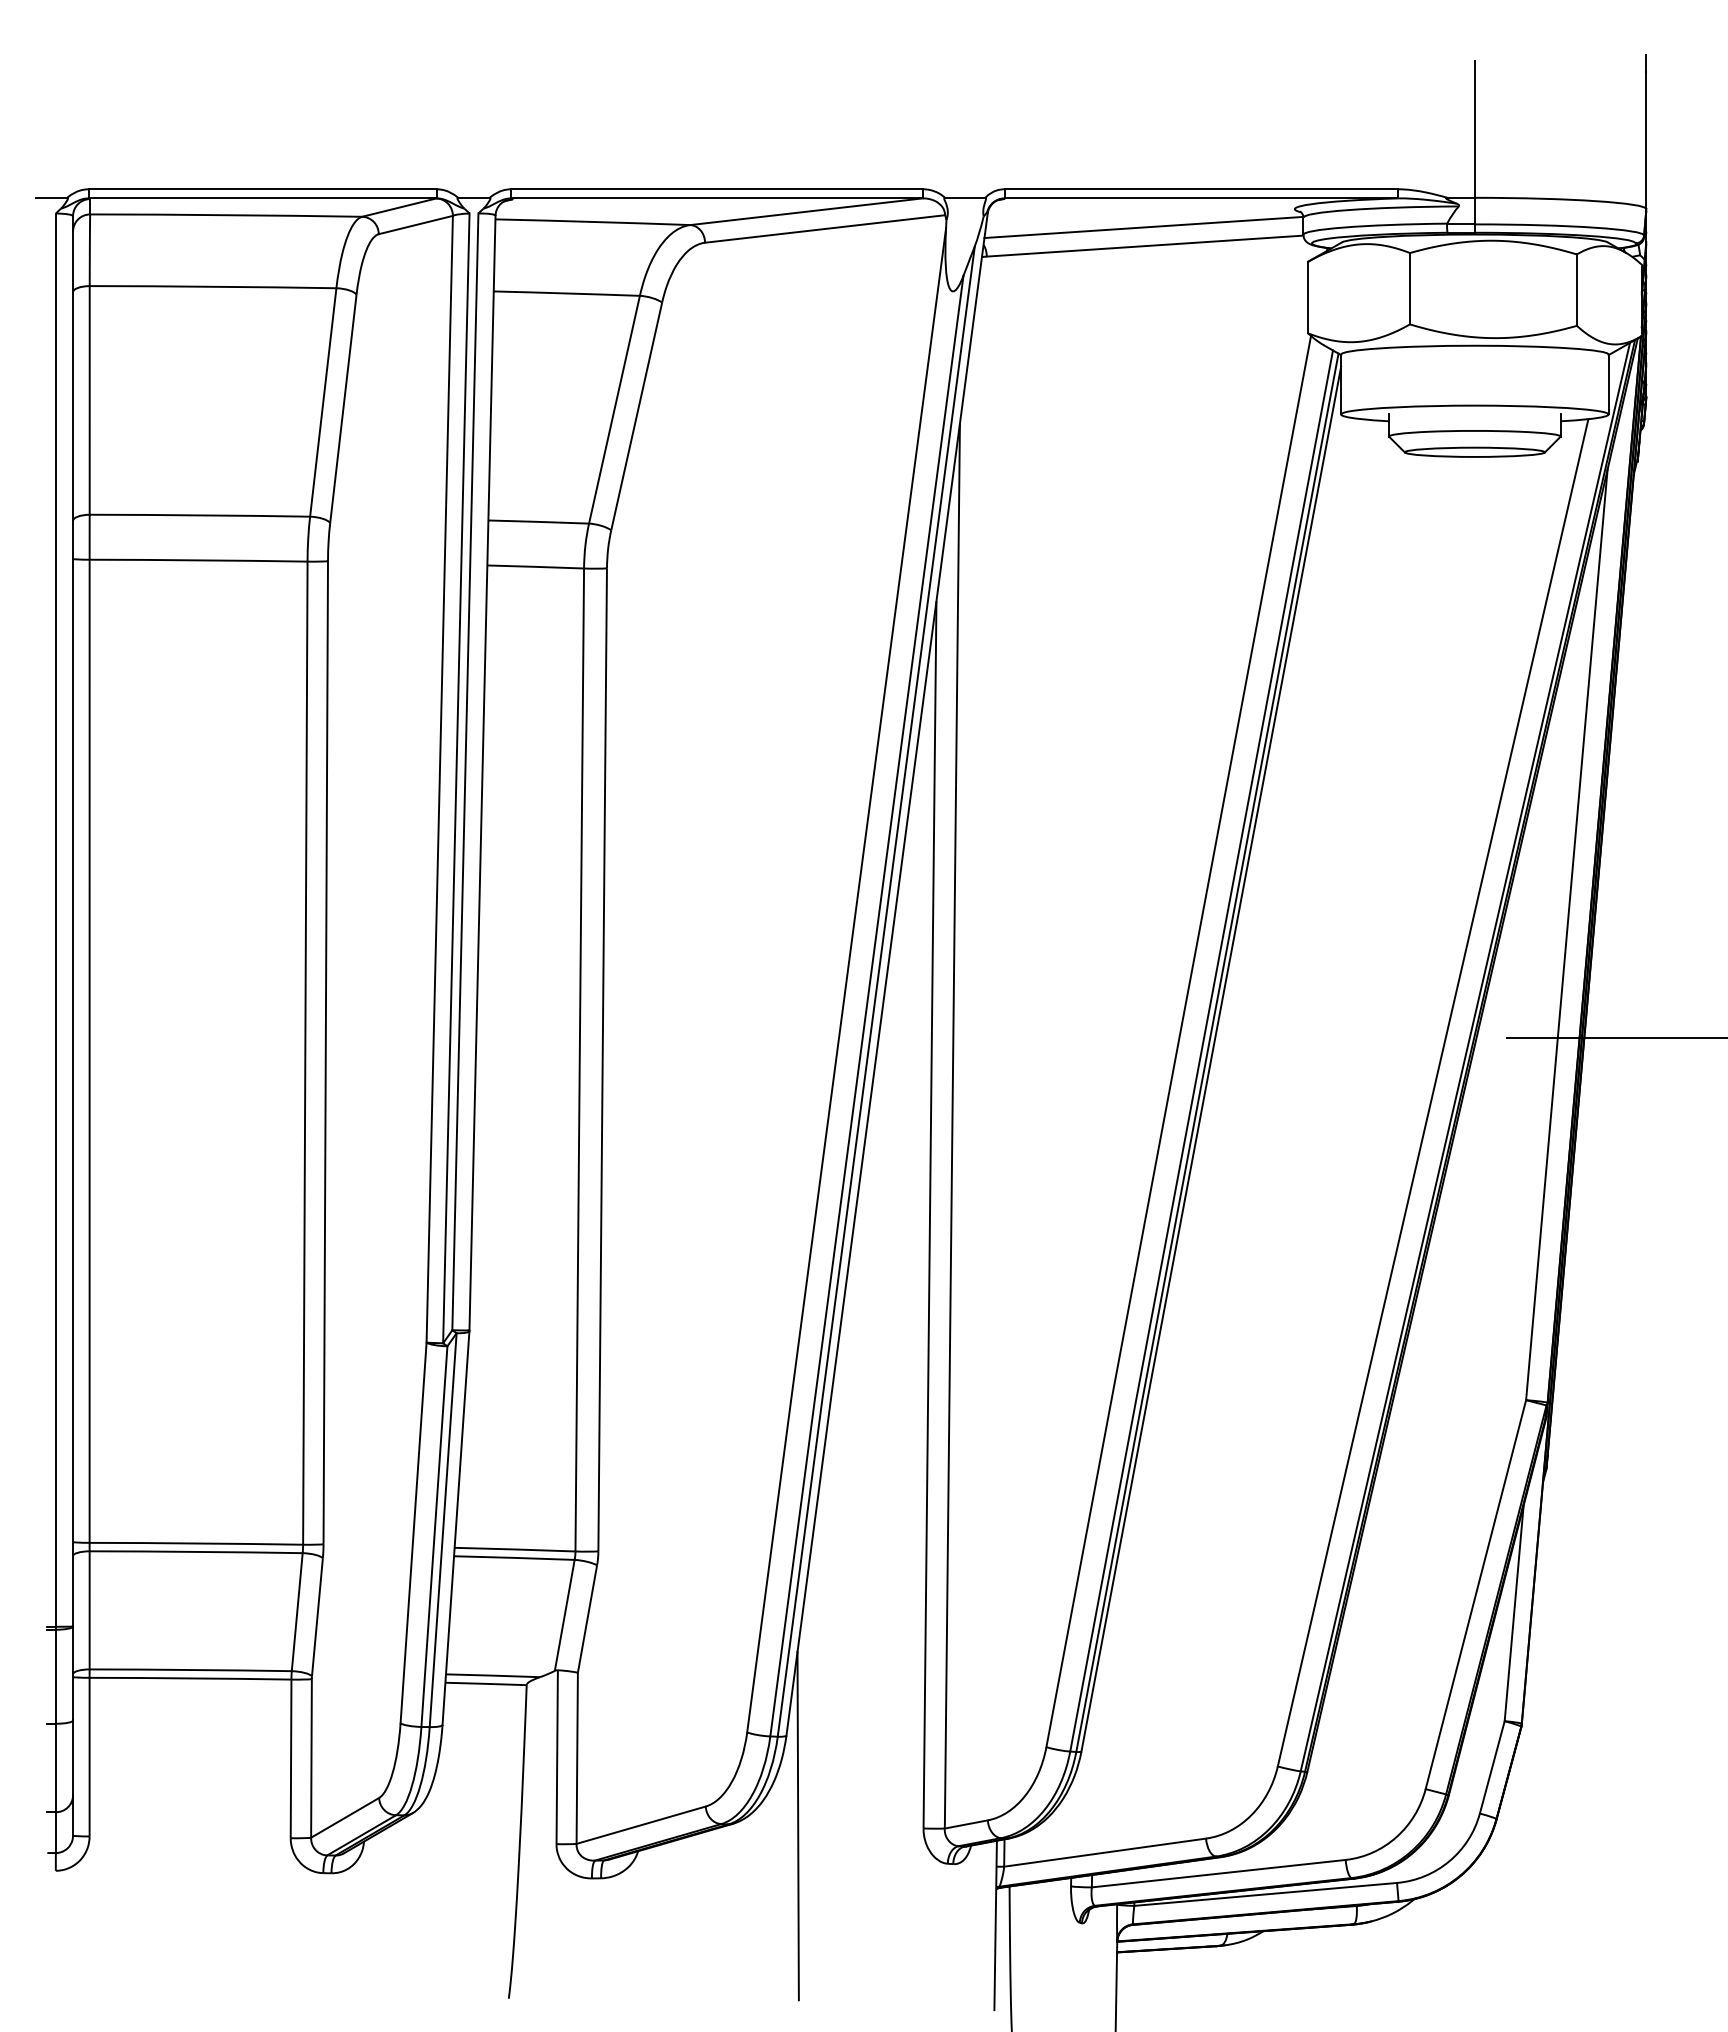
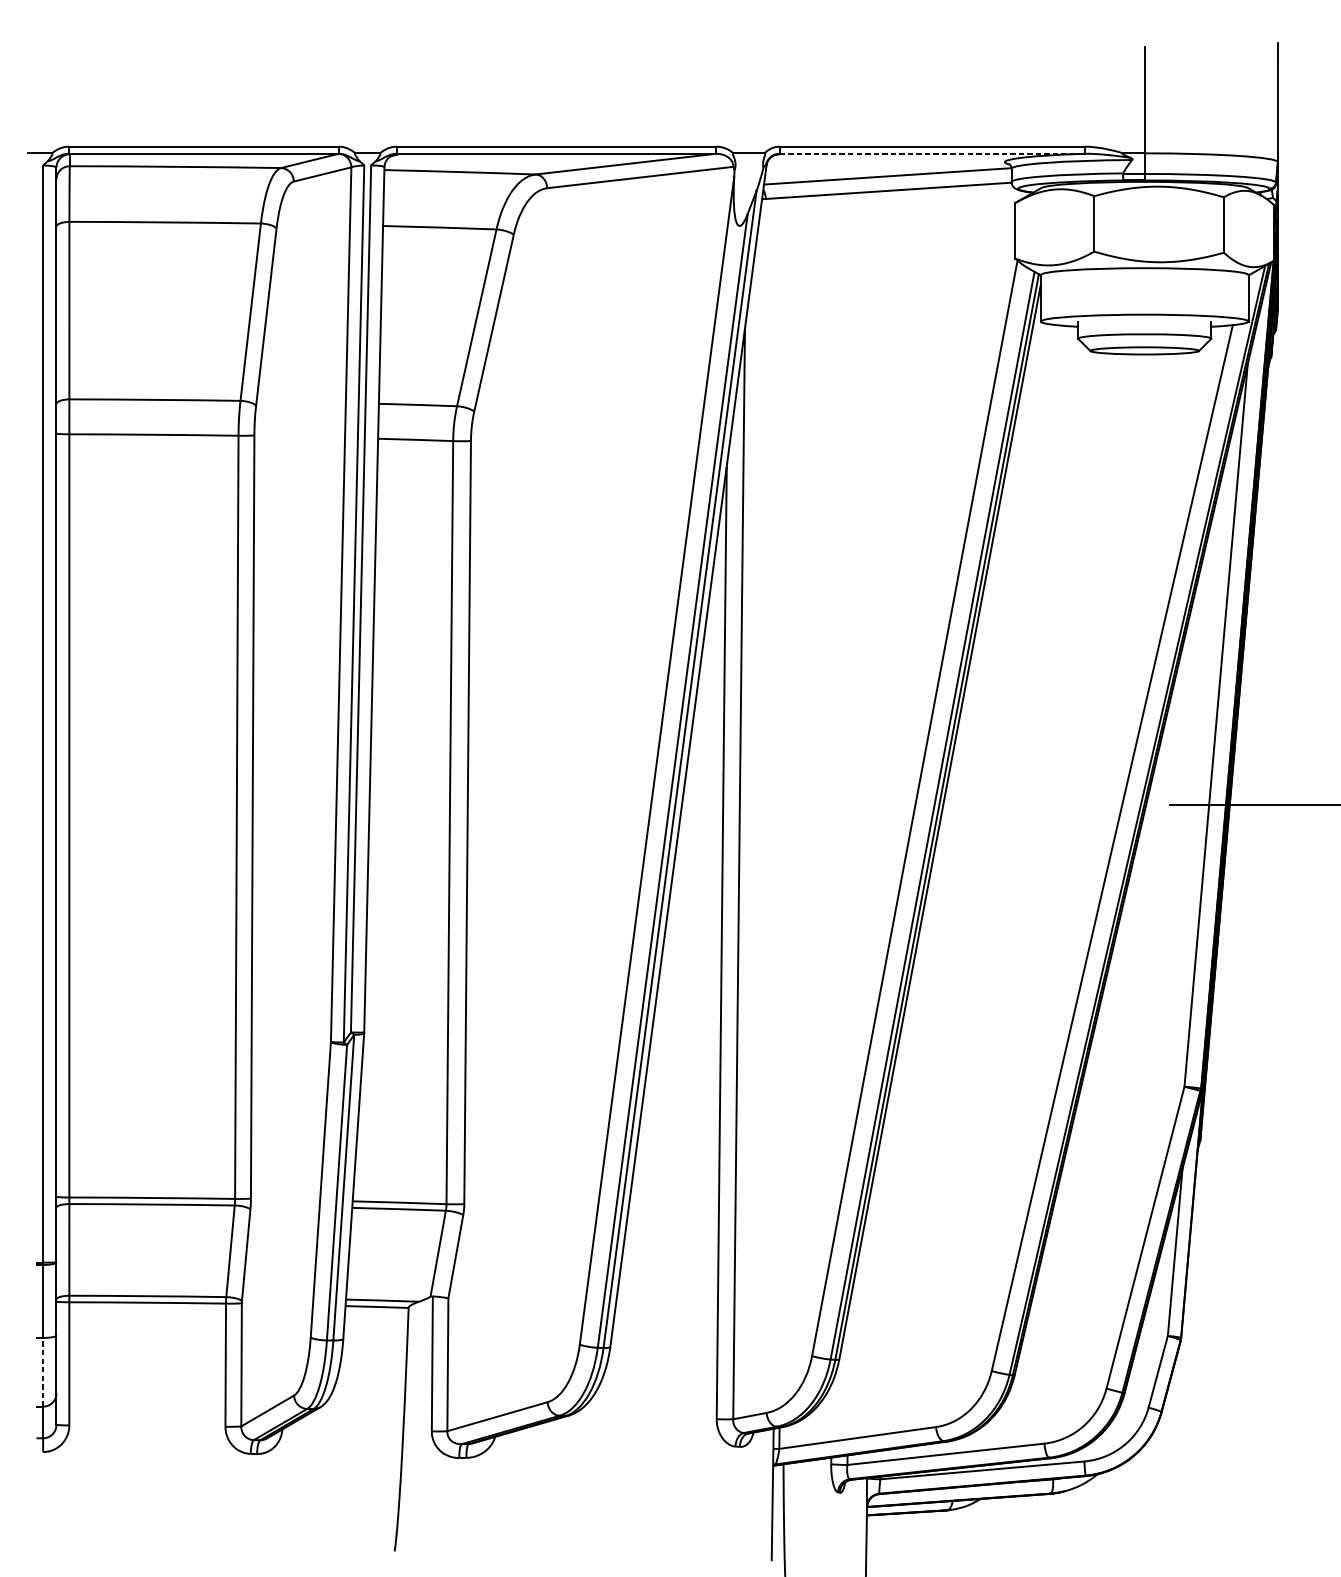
line: (1201, 198) -> (932, 153), solid -> dashed
line: (55, 1767) -> (42, 1371), solid -> dashed
line: (797, 1825) -> (618, 1416), removed

